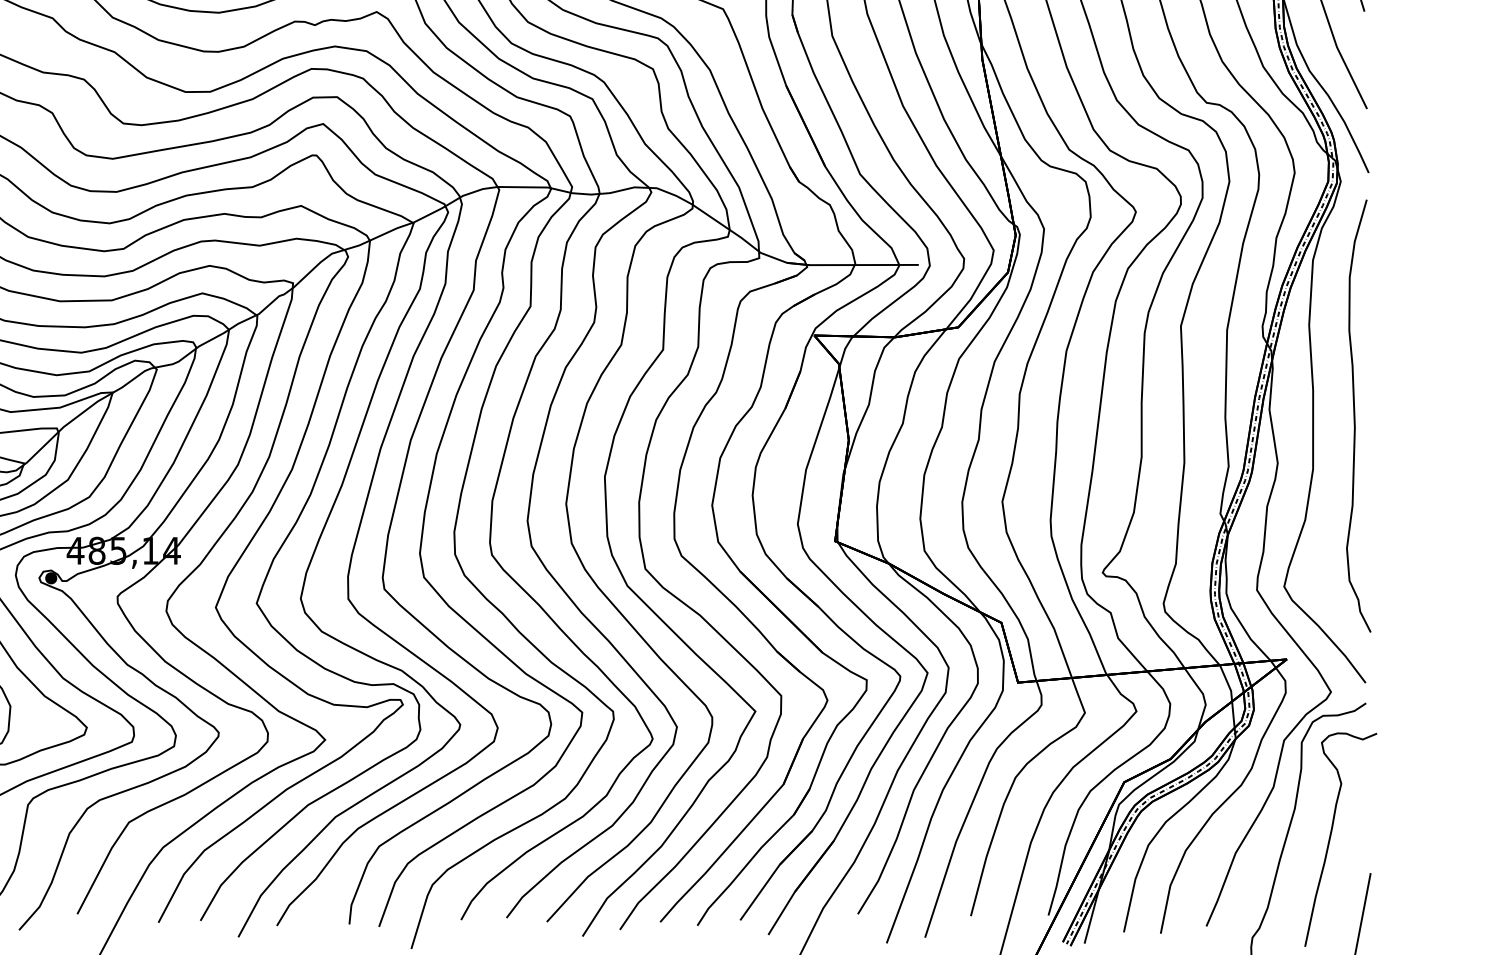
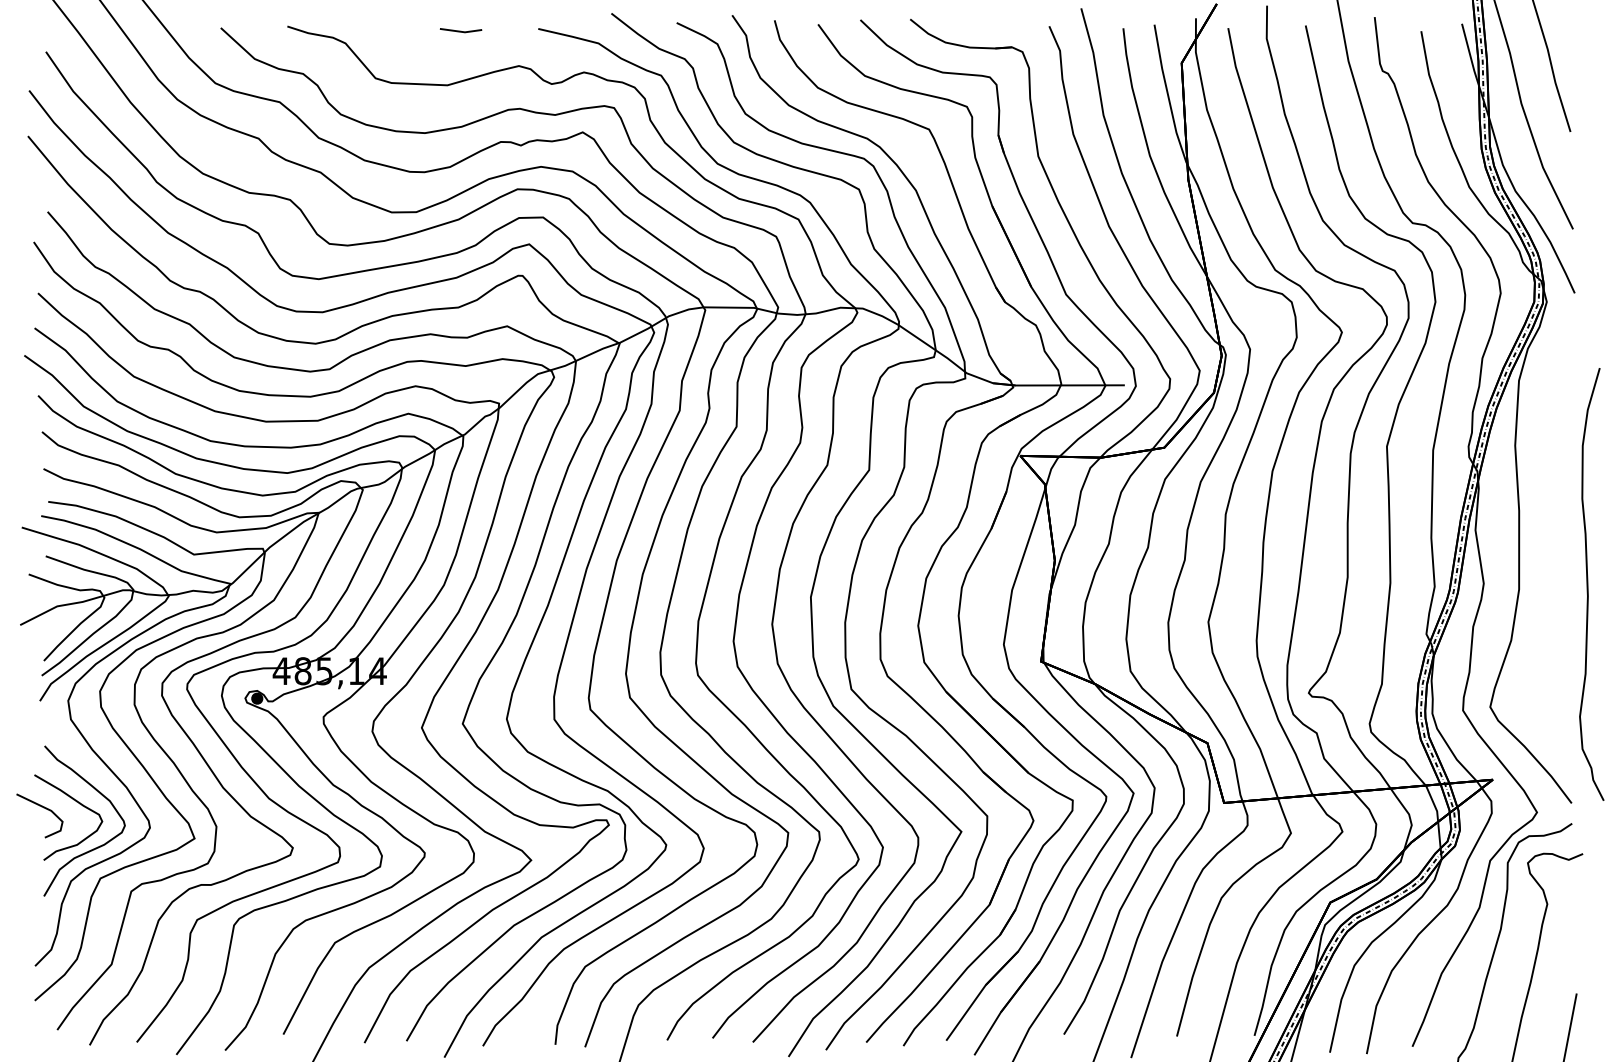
curve: (1355, 416) -> (1588, 584), moved

